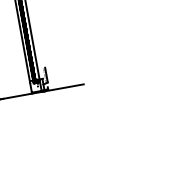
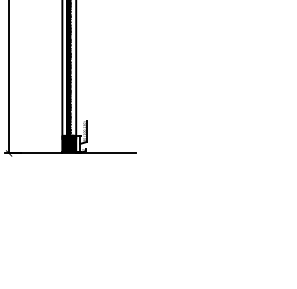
hatch: (35, 85) -> (69, 143), added

